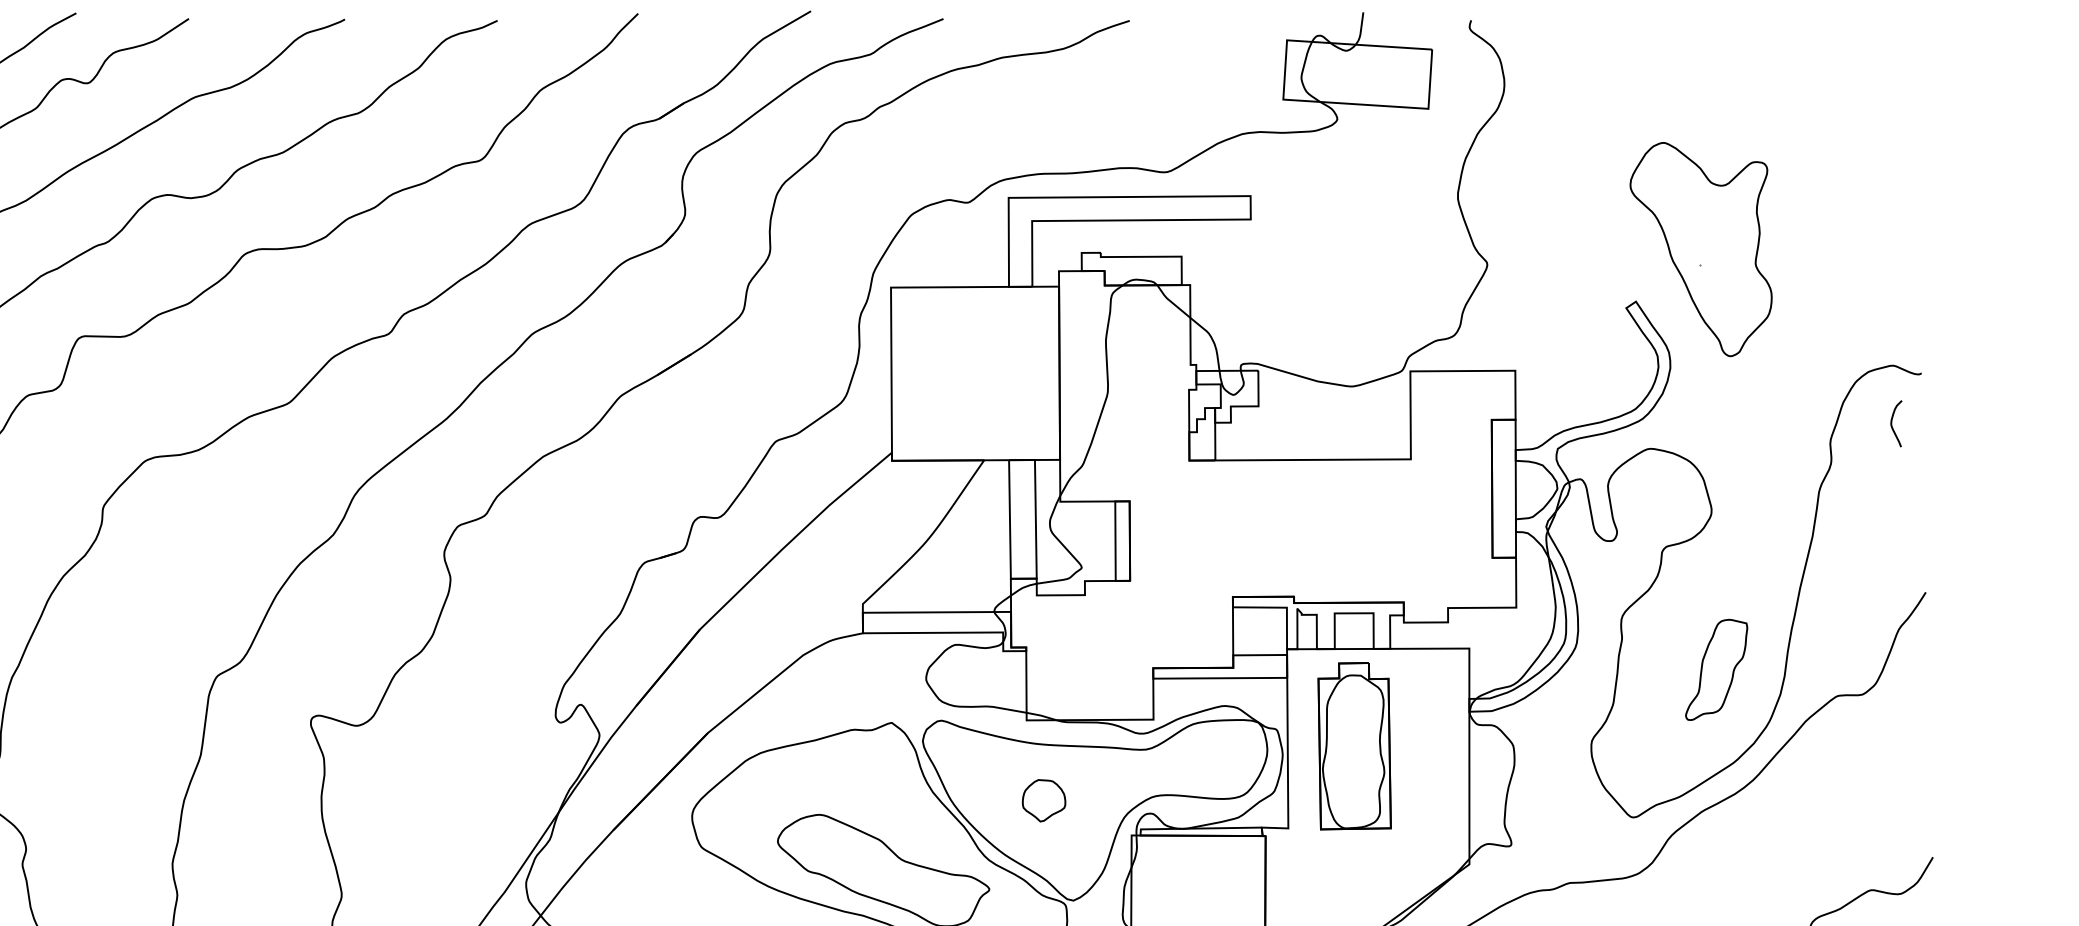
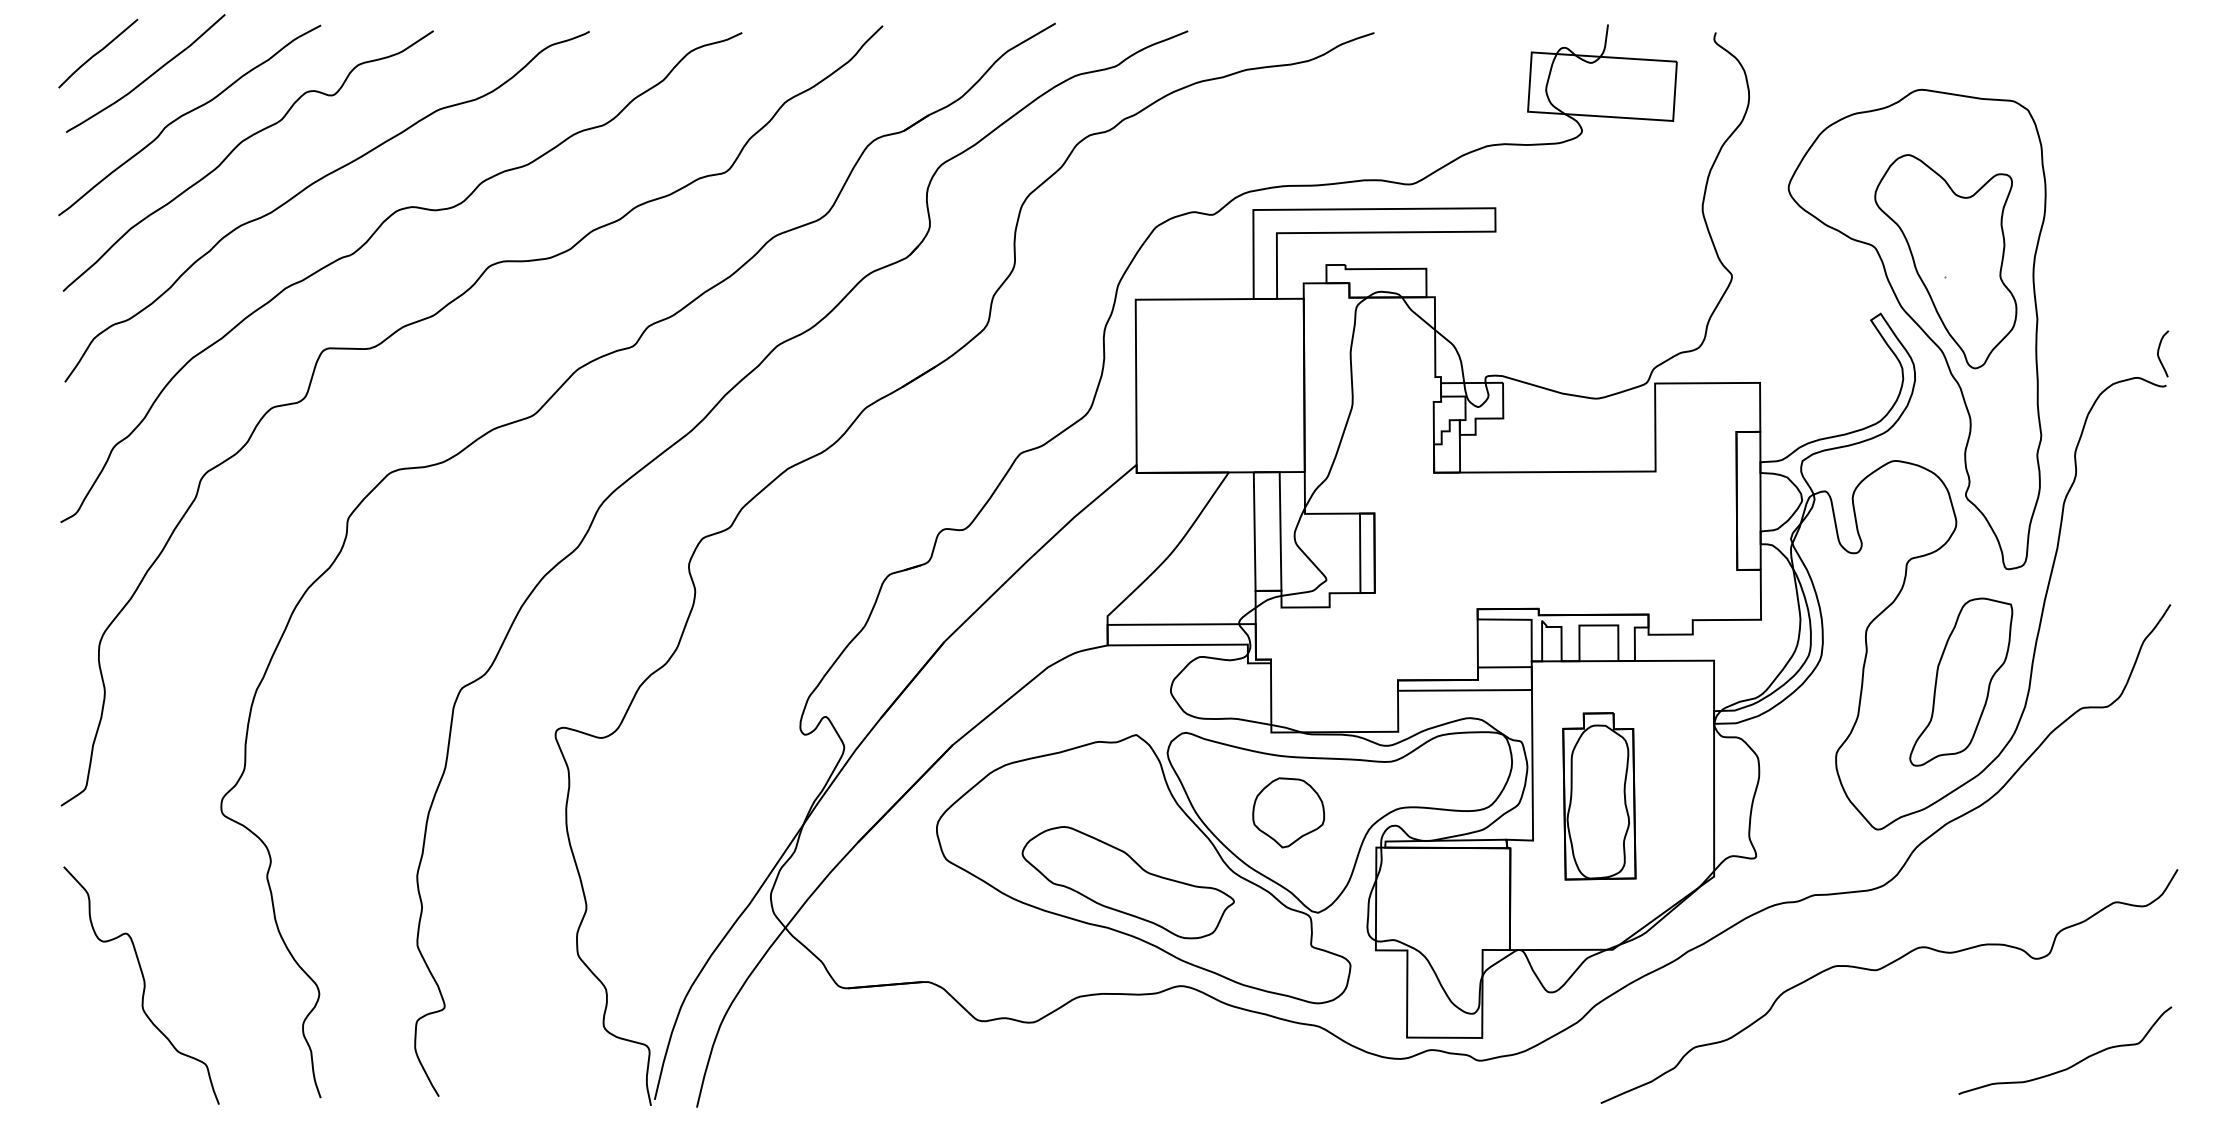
part: (1671, 317) -> (1916, 329), added
curve: (1892, 421) -> (2159, 351), moved
part: (1716, 669) -> (1961, 681), size x1.67
part: (1354, 746) -> (1599, 796), moved
part: (1043, 800) -> (1288, 812), size x1.67

